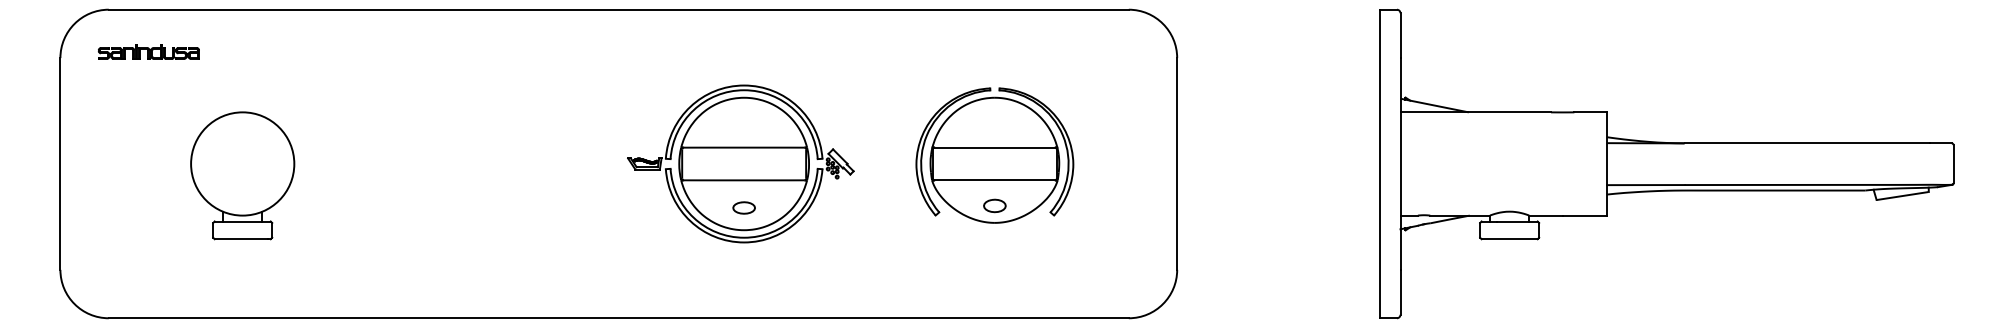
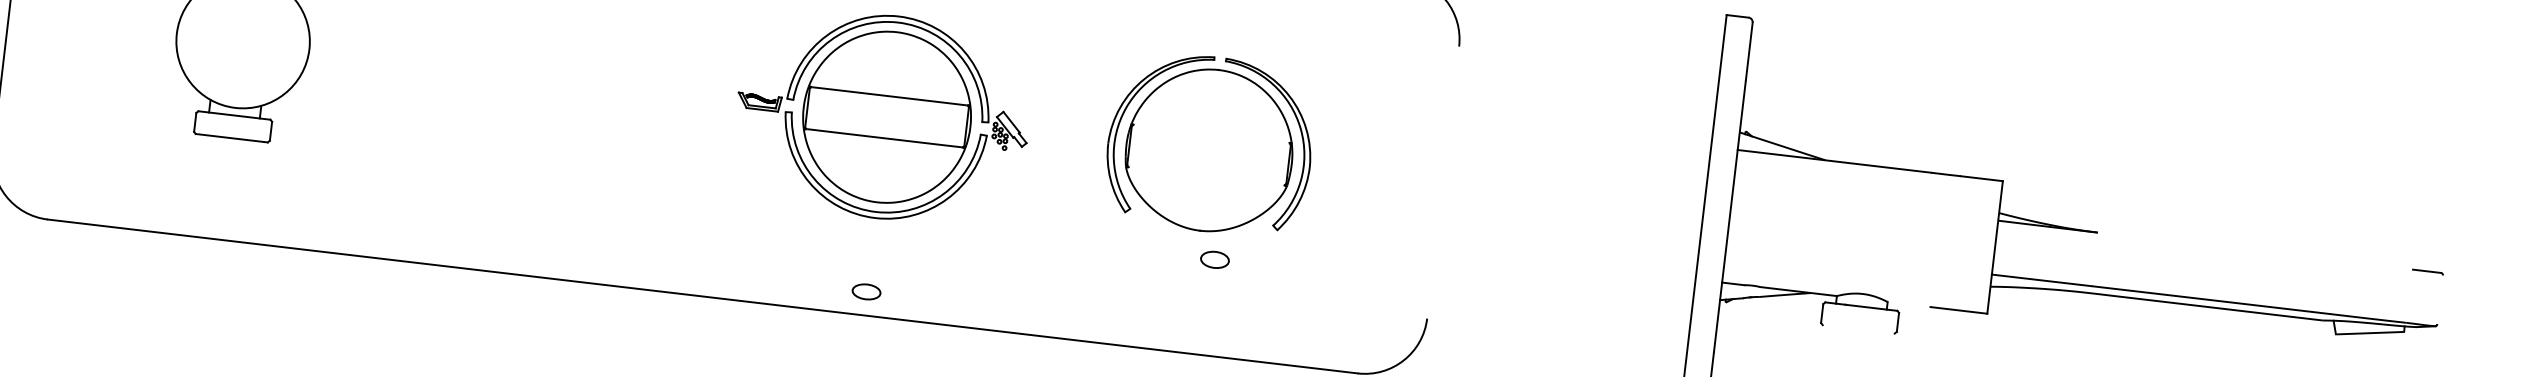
line: (1806, 143) -> (2254, 251), removed
line: (994, 147) -> (1211, 133), removed
line: (1177, 163) -> (1443, 182), removed
line: (1953, 164) -> (2440, 300), removed
line: (994, 180) -> (1206, 176), removed
part: (994, 205) -> (1214, 259), moved
part: (743, 207) -> (865, 291), moved
line: (1545, 215) -> (1908, 304), removed
line: (1509, 239) -> (1858, 329), removed

